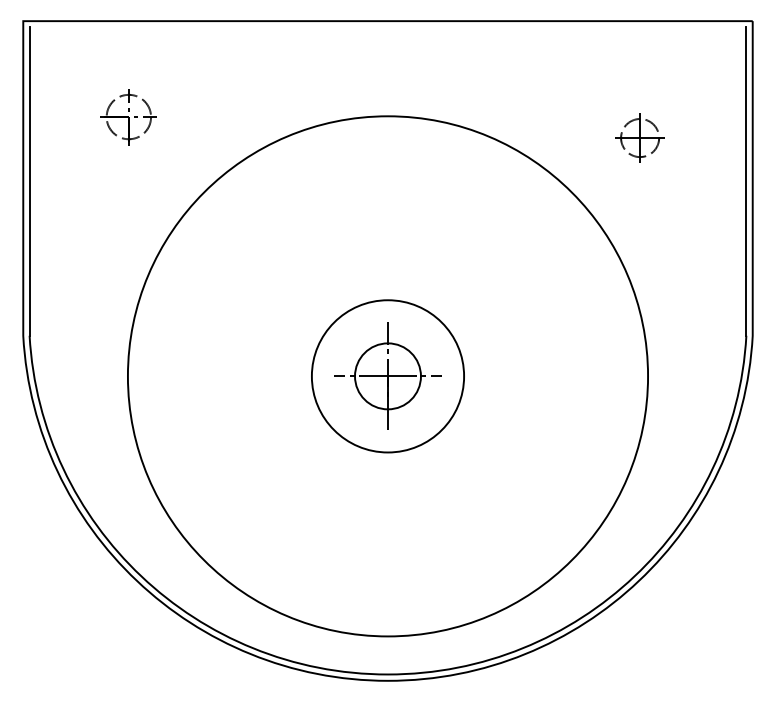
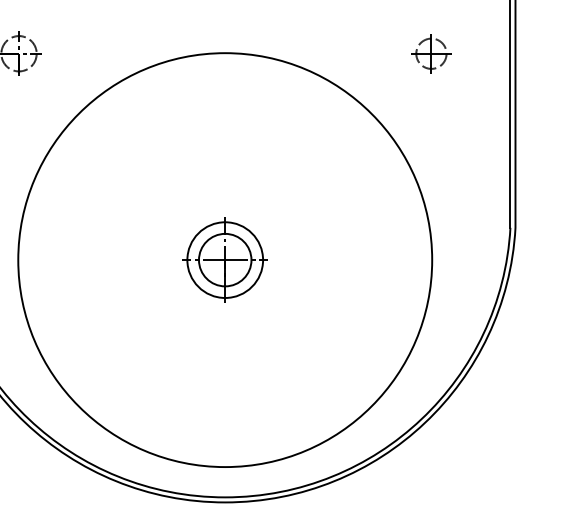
part: (639, 137) -> (430, 53), moved
circle: (387, 375) -> (224, 259), size x0.62

